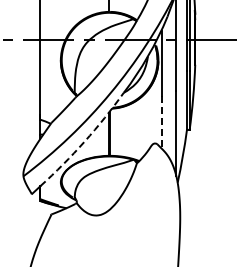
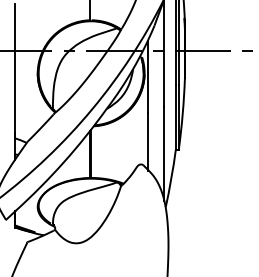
line: (161, 123) -> (147, 142), dashed -> solid
arc: (84, 141) -> (63, 162), dashed -> solid

